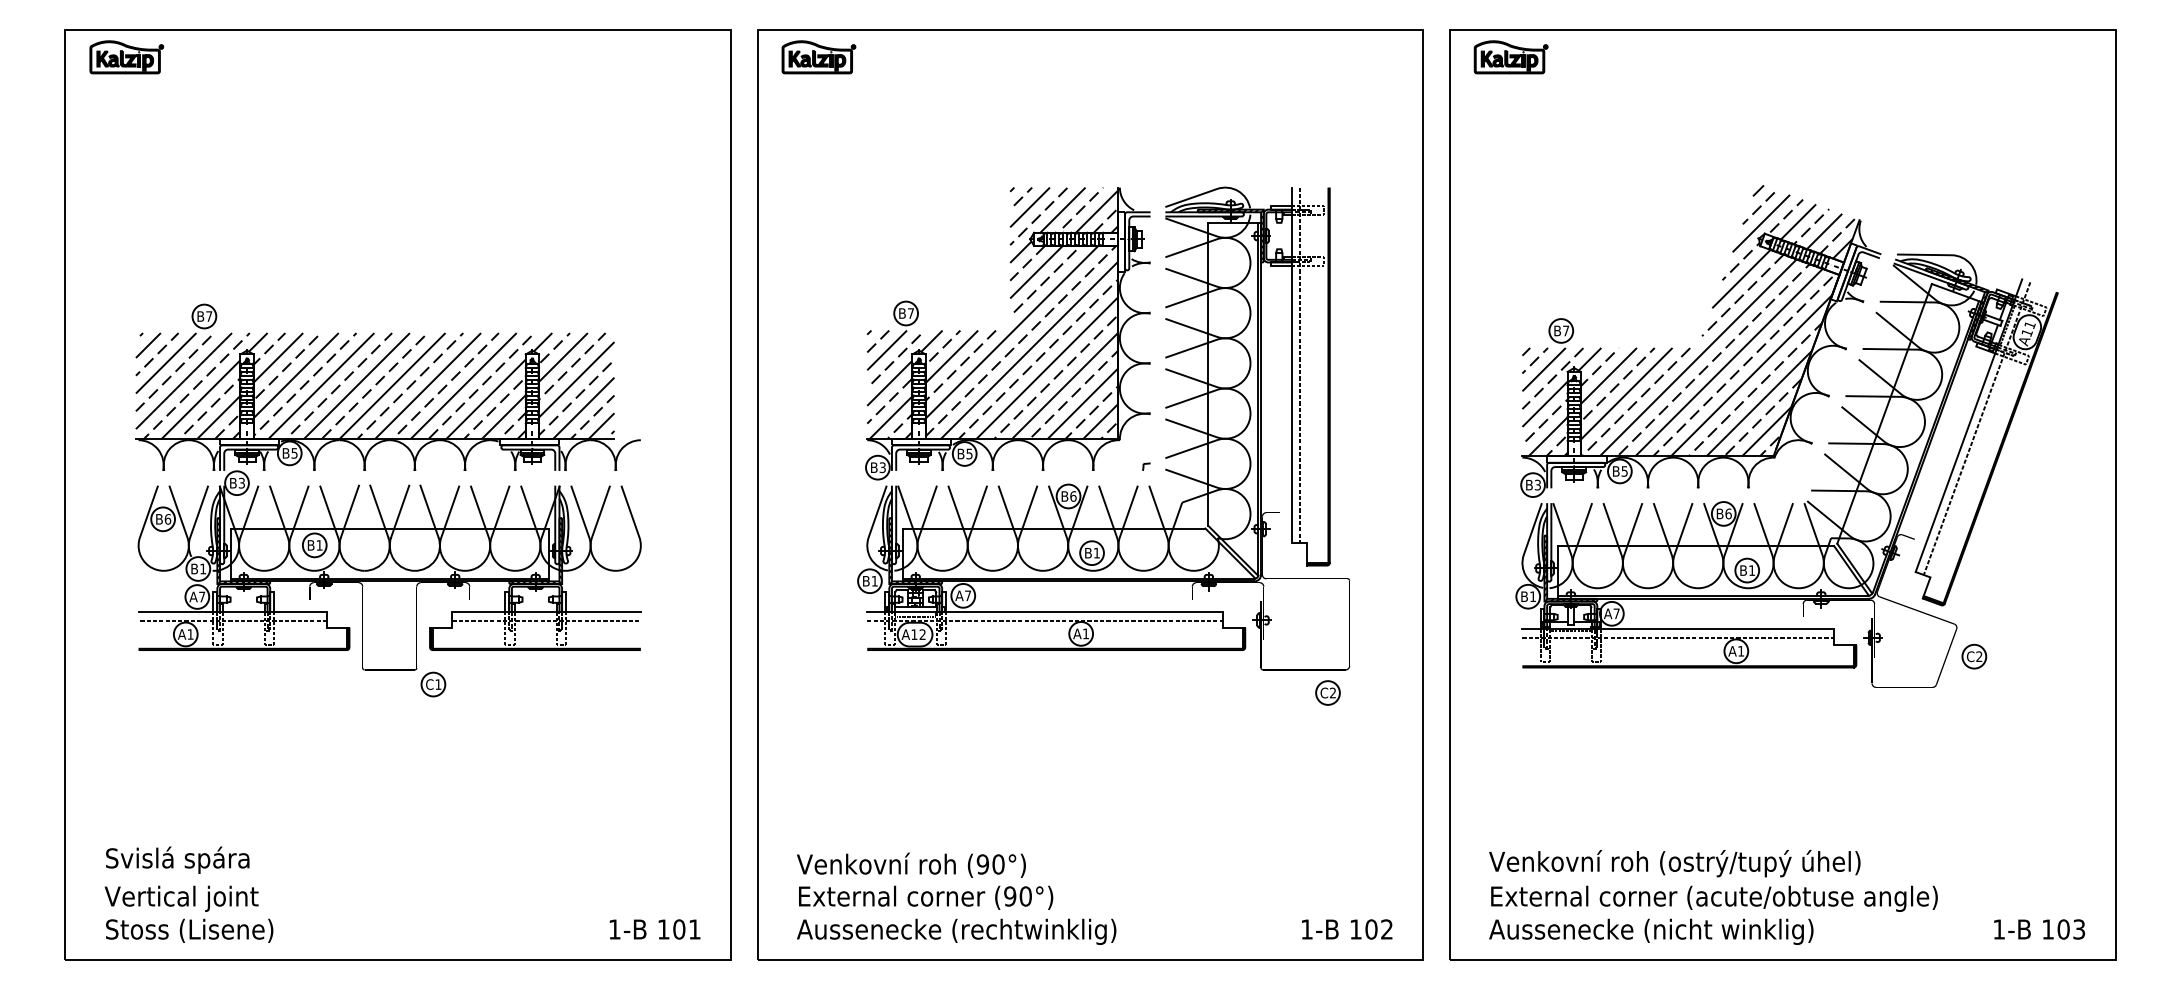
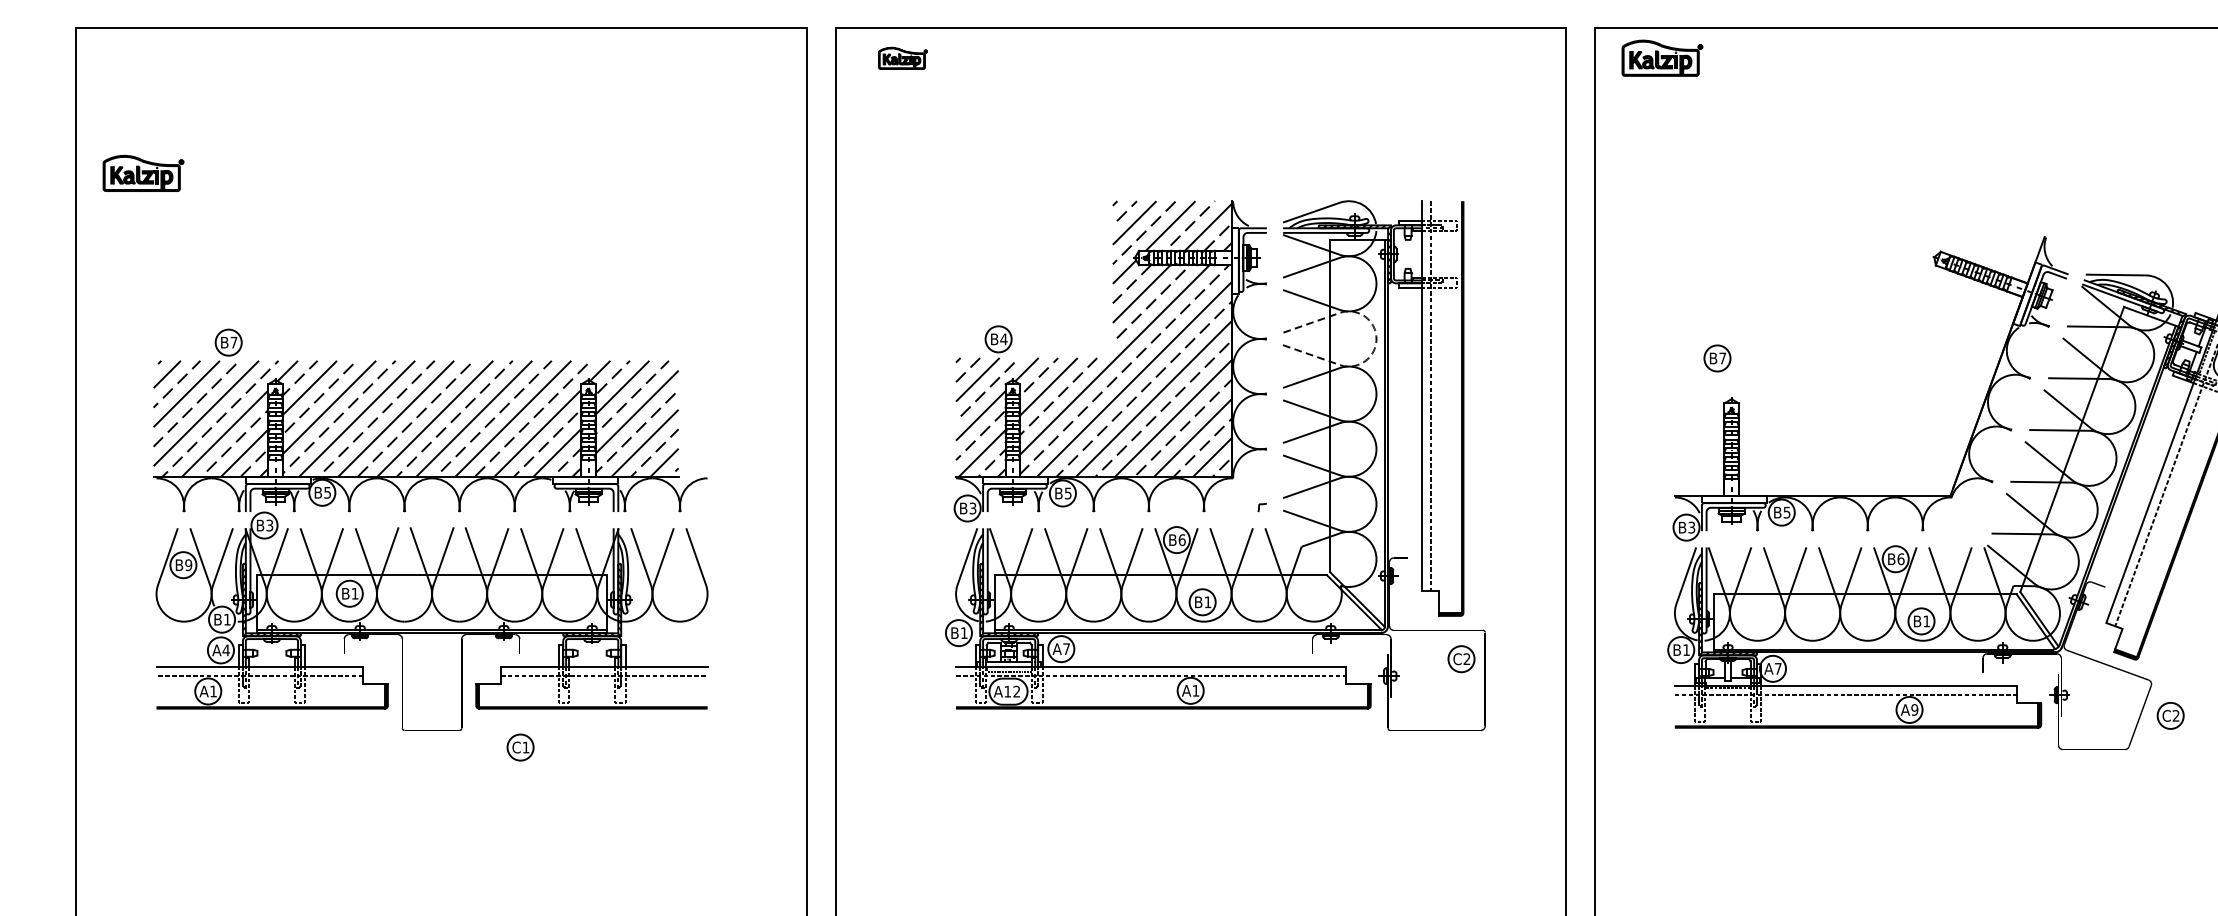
part: (126, 57) -> (143, 173), moved
part: (818, 57) -> (902, 58), size x0.6
text: (910, 313) -> (1003, 339), B7 -> B4
line: (1250, 313) -> (1376, 339), solid -> dashed
hatch: (1688, 320) -> (1857, 347), removed
text: (167, 519) -> (188, 565), B6 -> B9
text: (201, 596) -> (225, 649), A7 -> A4
text: (1740, 651) -> (1914, 710), A1 -> A9
part: (433, 684) -> (520, 747), moved
part: (1327, 692) -> (1460, 658), moved

